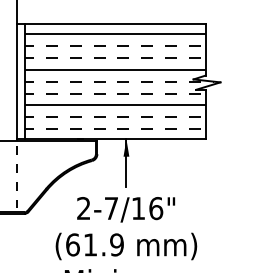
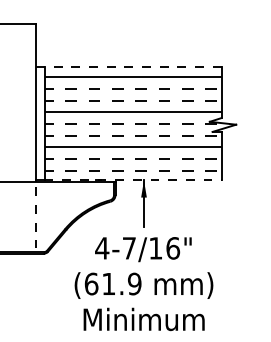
line: (111, 24) -> (129, 67), solid -> dashed
line: (115, 139) -> (133, 180), solid -> dashed
text: (84, 208) -> (102, 248), 2-7/16" -> 4-7/16"

